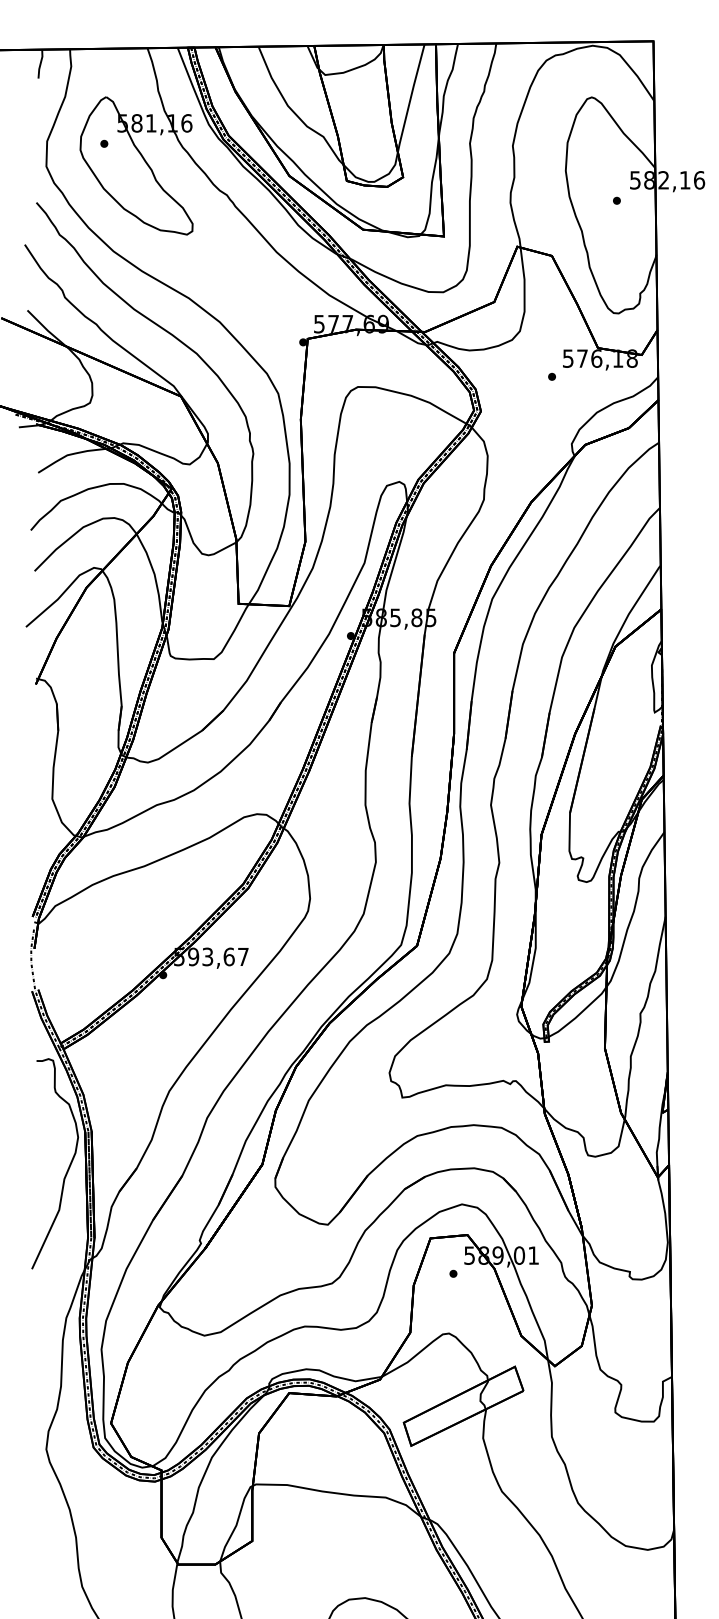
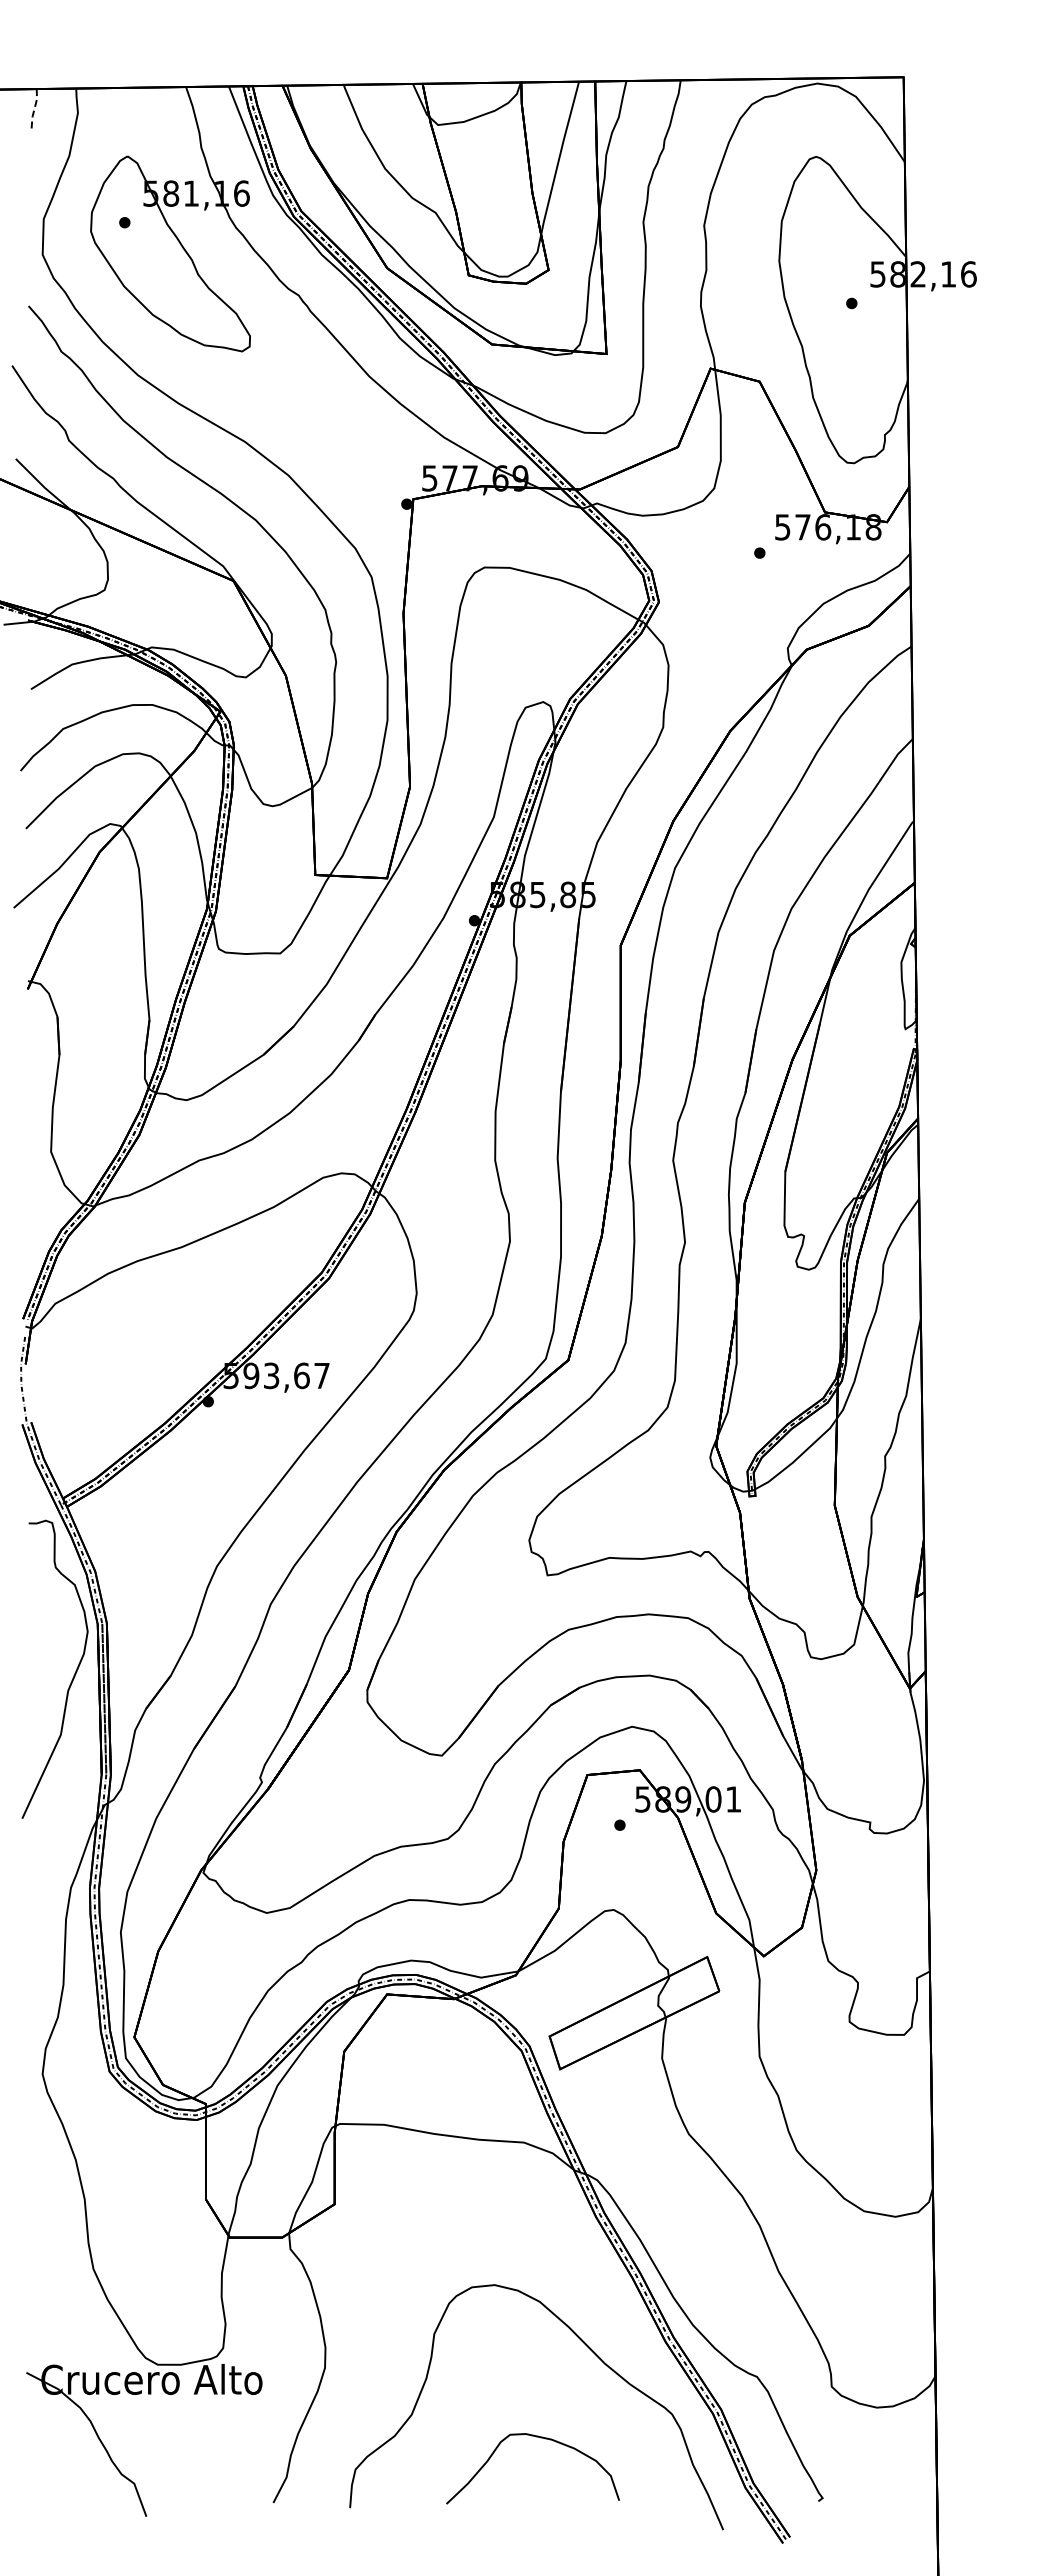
line: (40, 64) -> (34, 109), solid -> dashed

